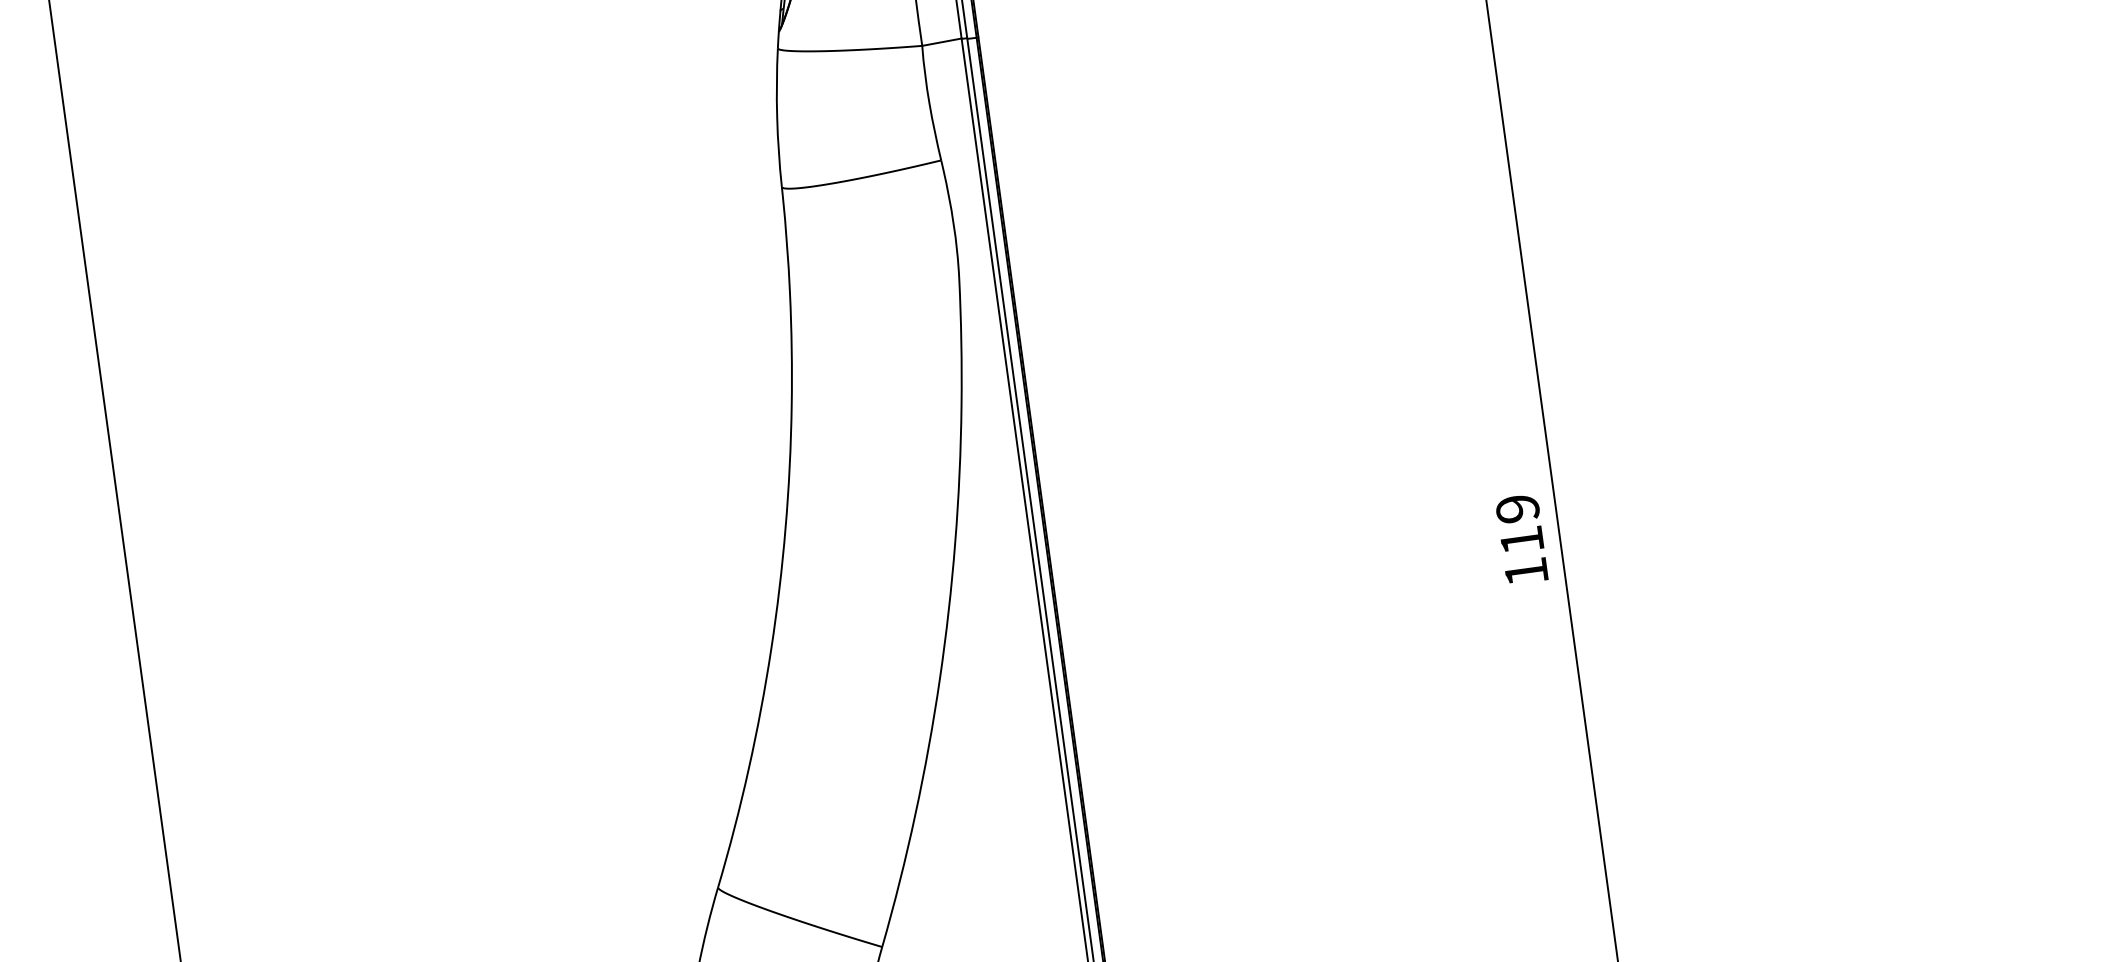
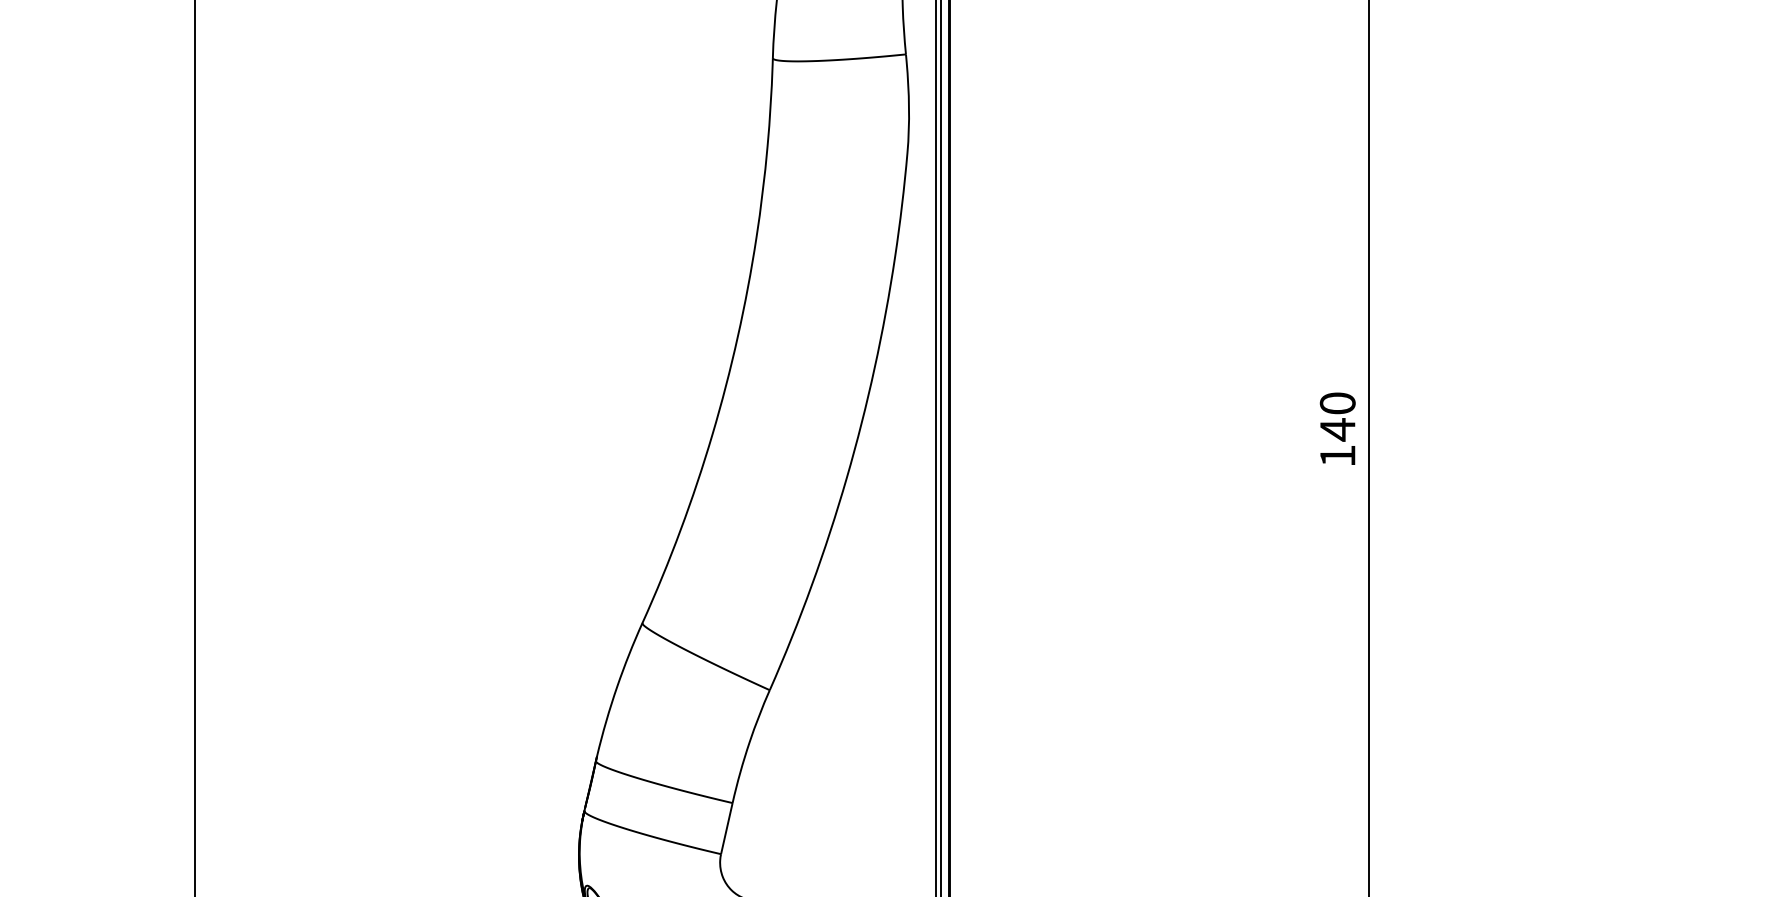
text: (1519, 524) -> (1337, 416), 119 -> 140

